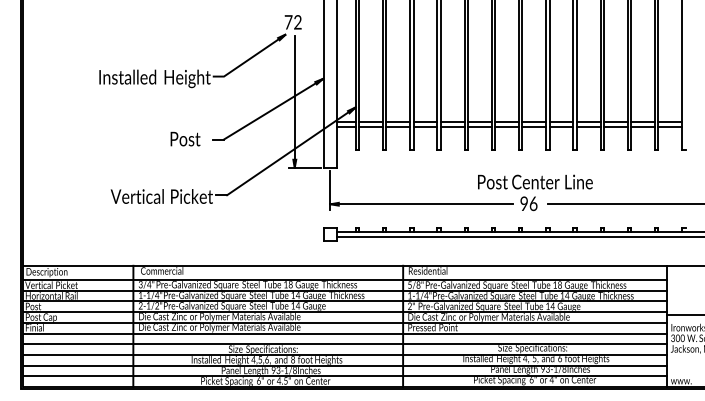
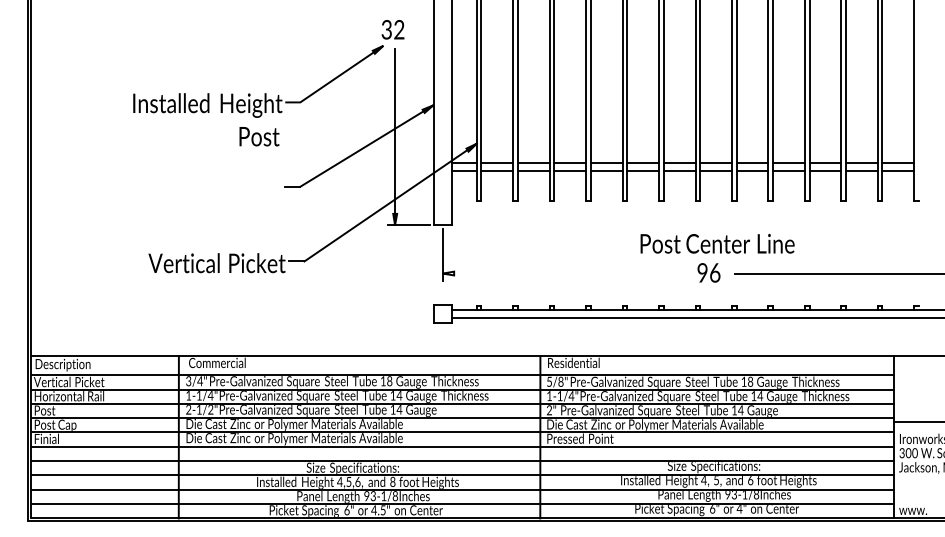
text: (288, 22) -> (386, 29), 72 -> 32
text: (185, 138) -> (259, 135), moved
line: (421, 204) -> (564, 273), removed

